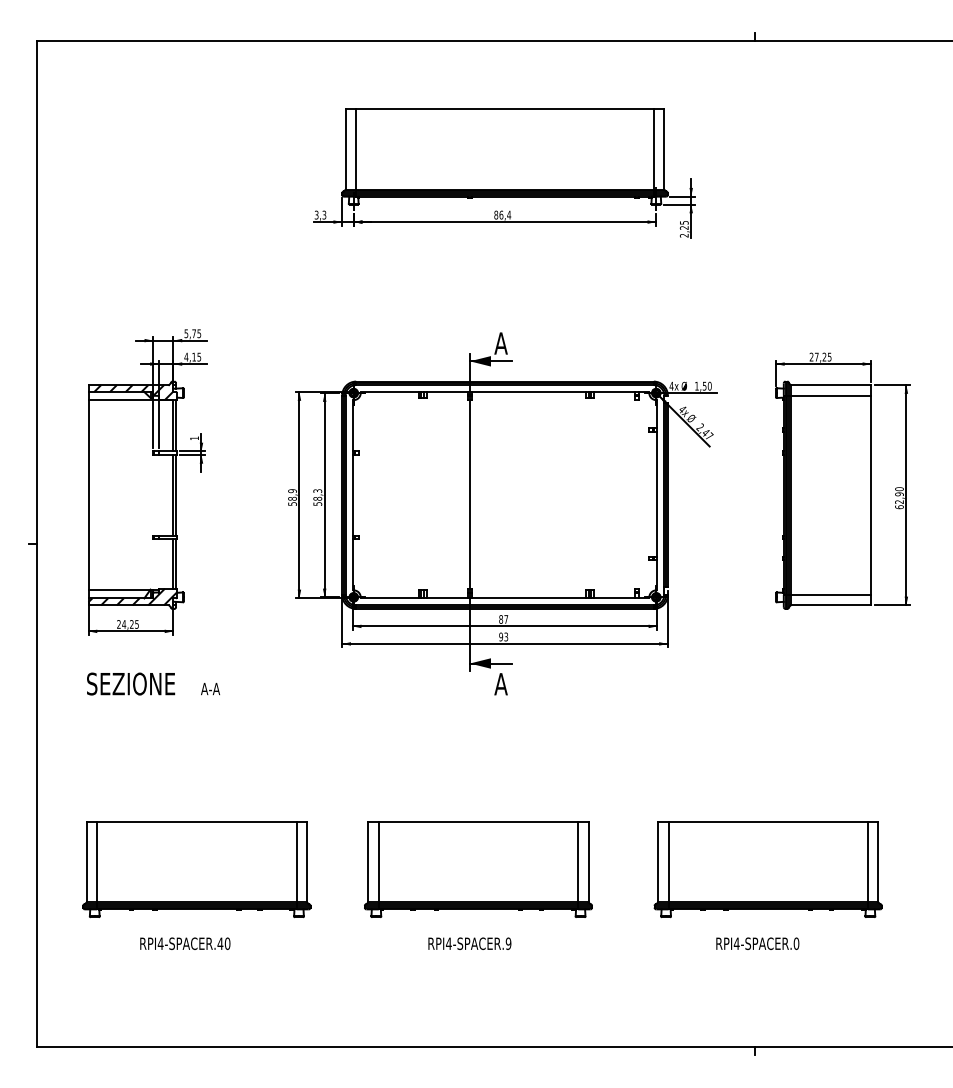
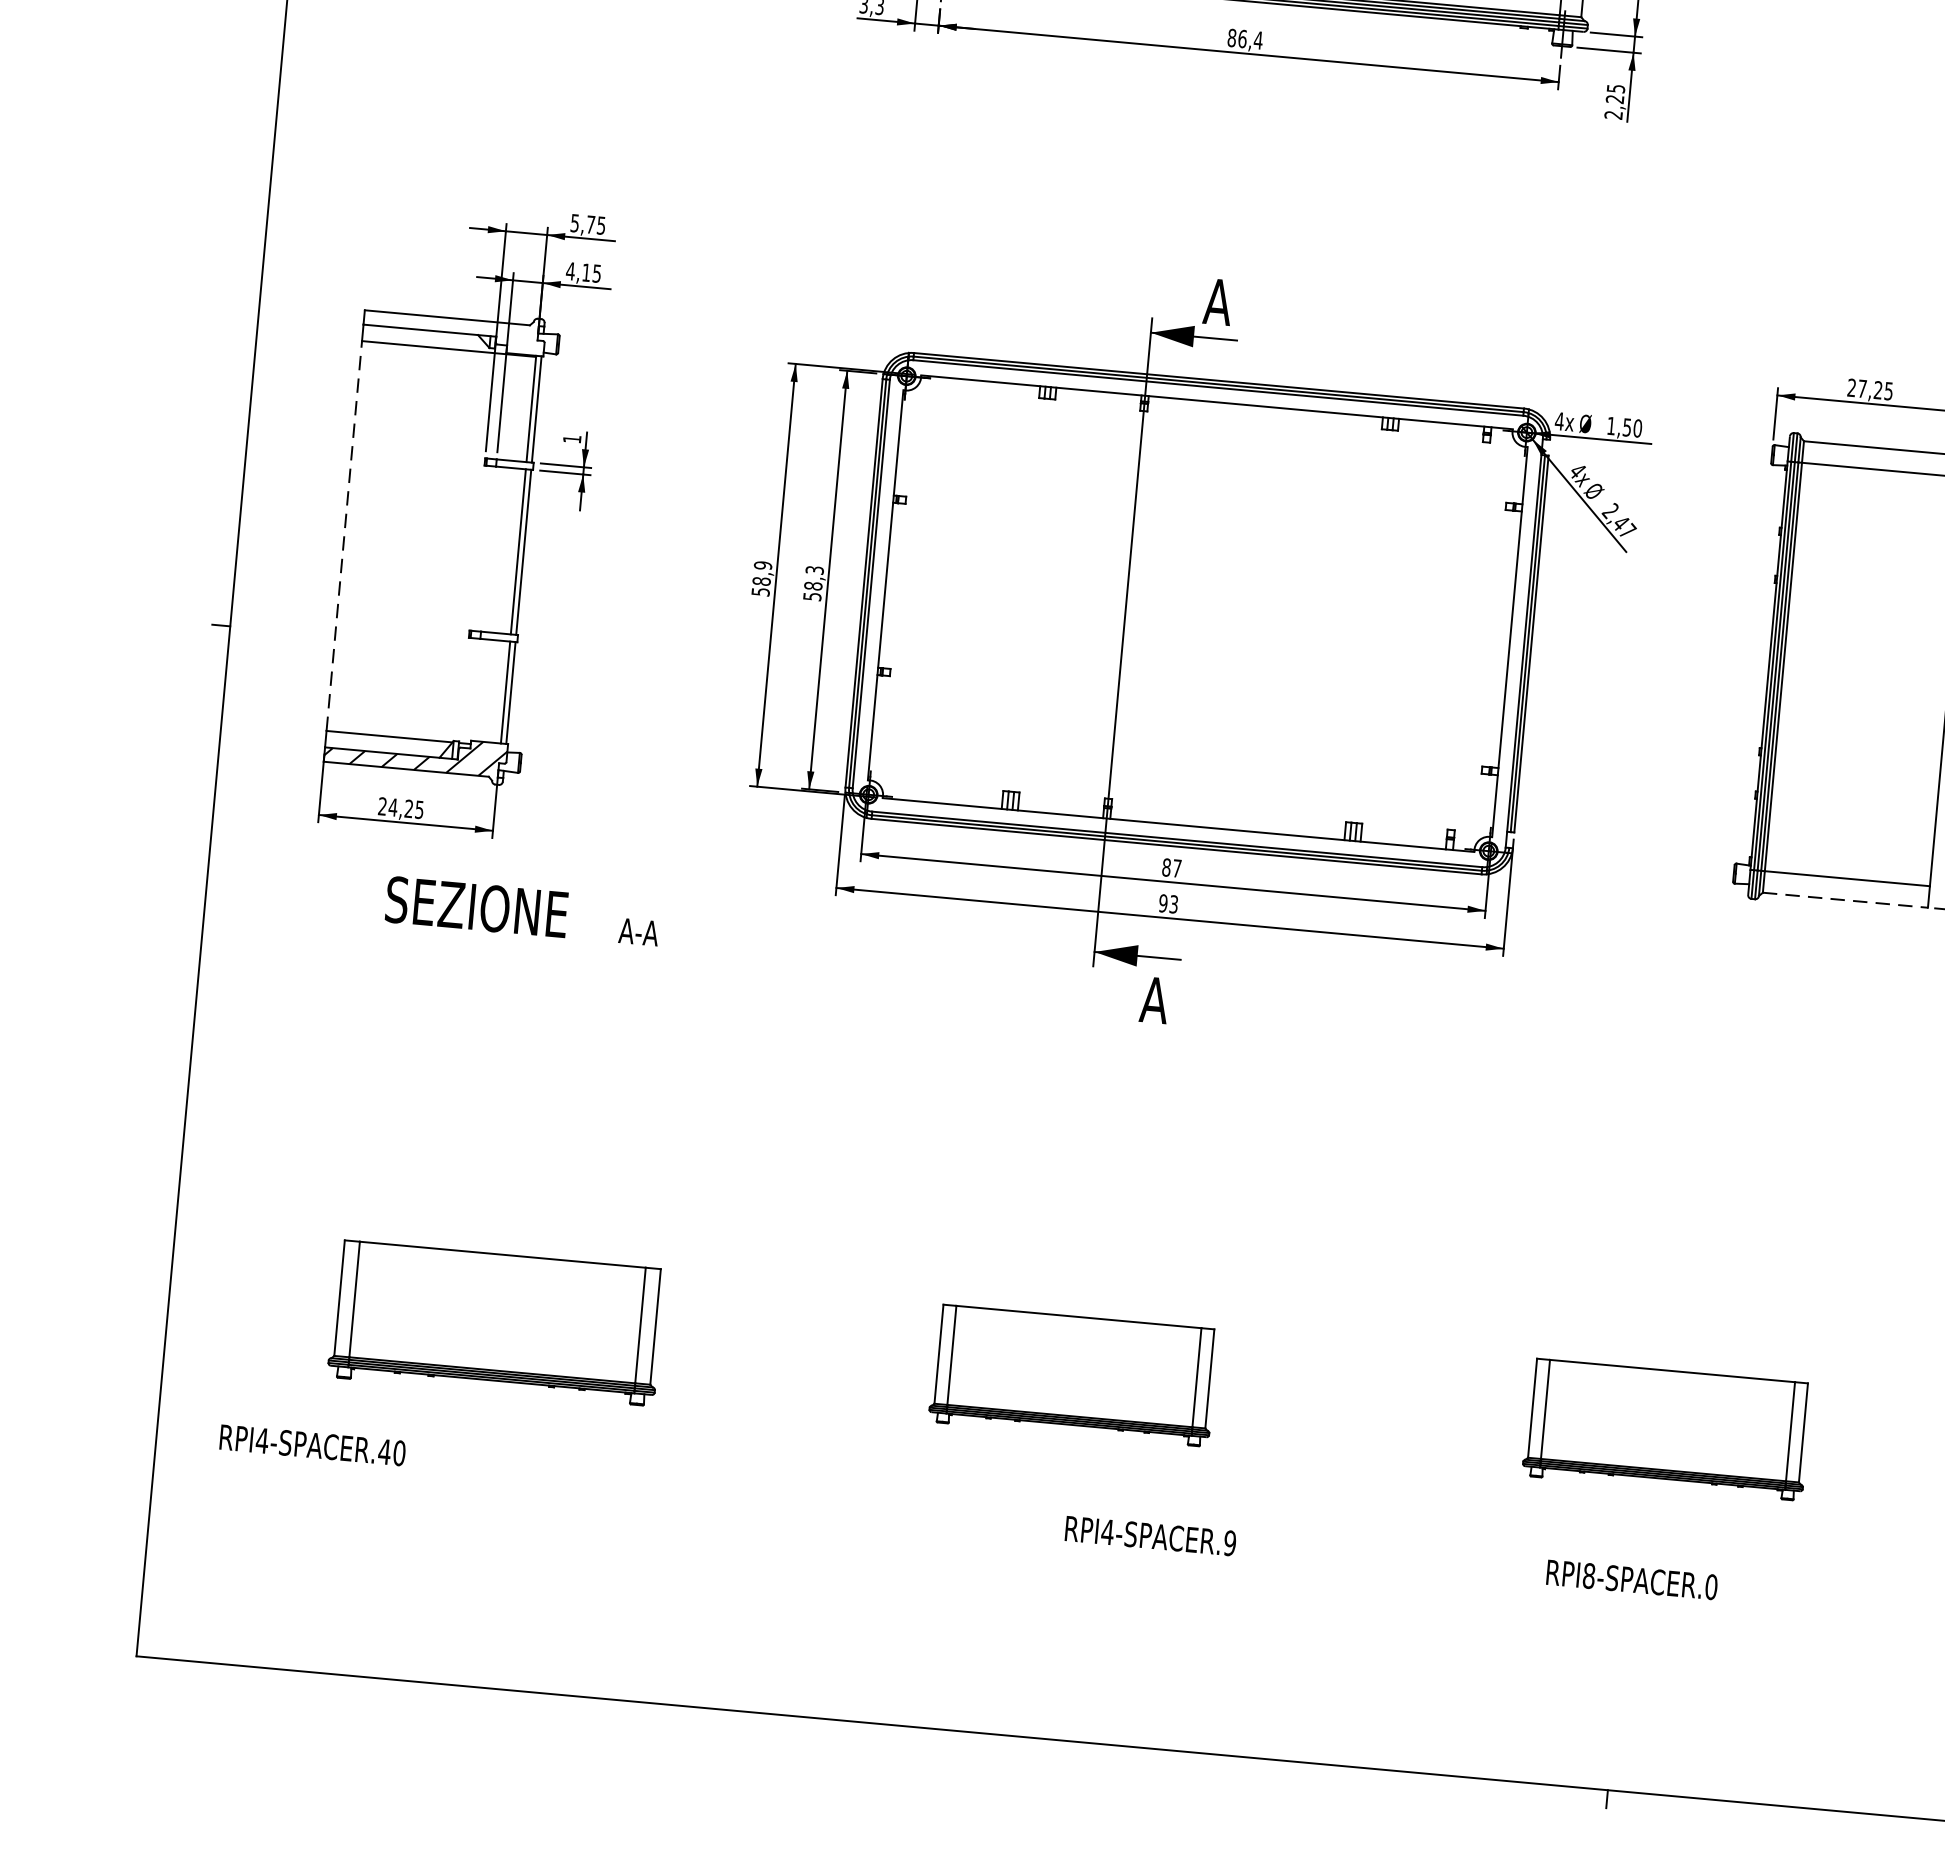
hatch: (133, 392) -> (455, 333), removed
line: (88, 494) -> (344, 534), solid -> dashed
line: (831, 605) -> (1846, 900), solid -> dashed
text: (153, 683) -> (522, 910), moved
part: (196, 869) -> (495, 1323), size x0.7
part: (478, 869) -> (1073, 1375), size x0.6
part: (767, 869) -> (1665, 1429), size x0.6
text: (185, 943) -> (313, 1444), moved
text: (469, 943) -> (1150, 1535), moved
text: (736, 943) -> (1588, 1575), RPI4-SPACER.0 -> RPI8-SPACER.0

